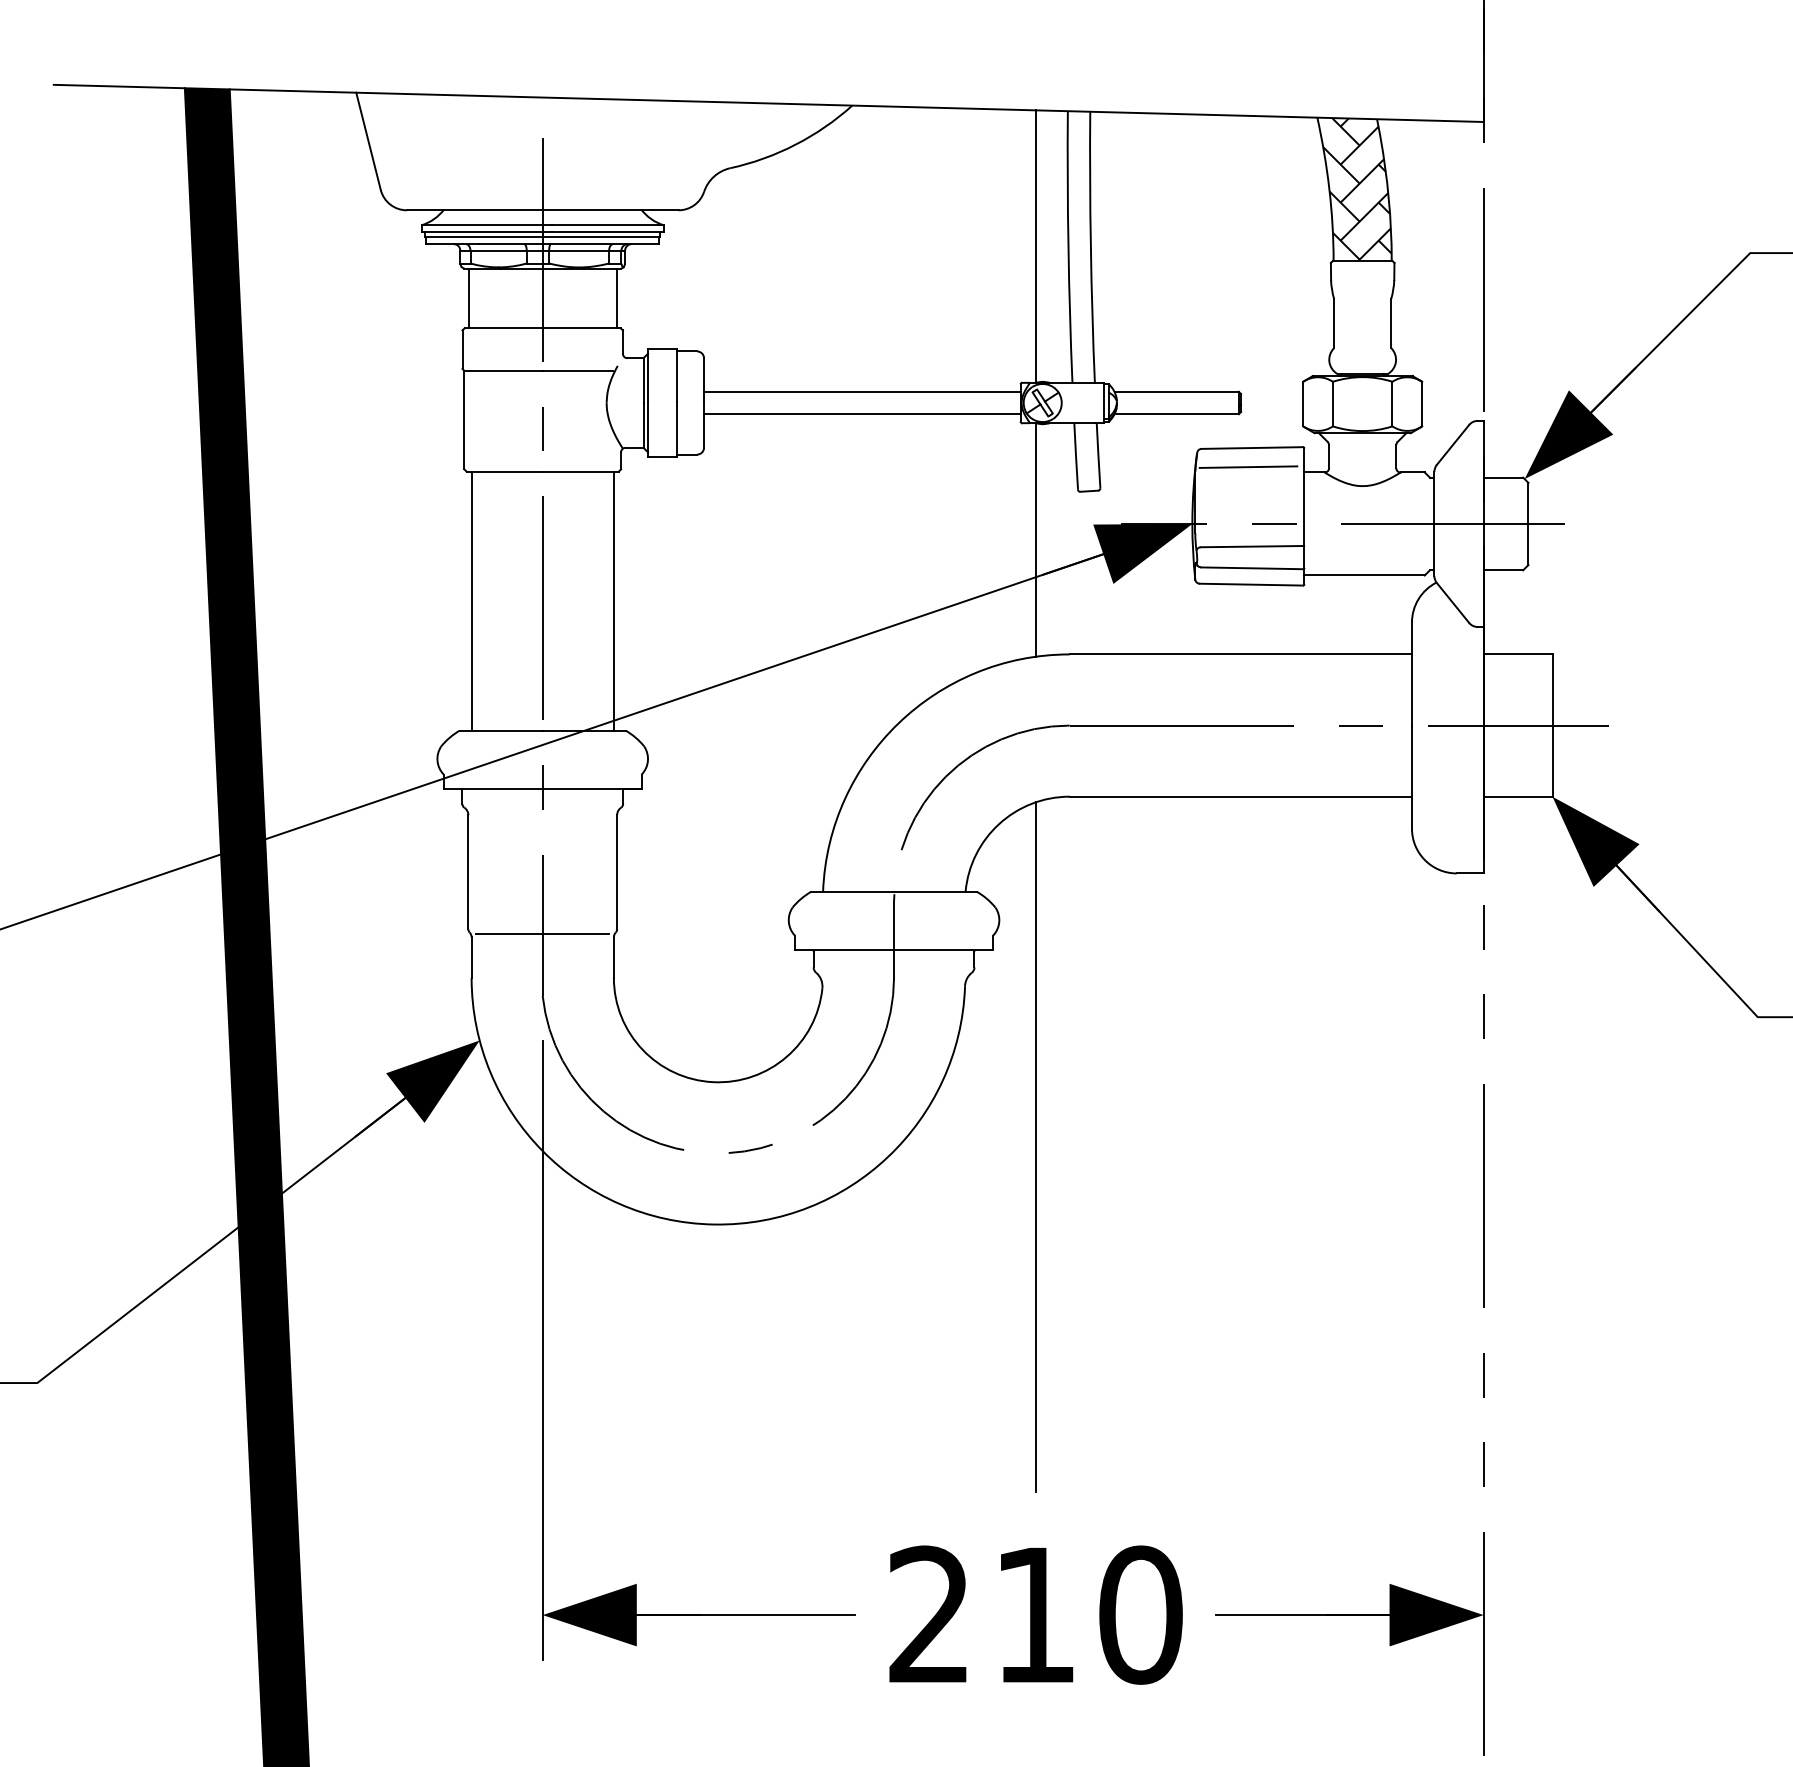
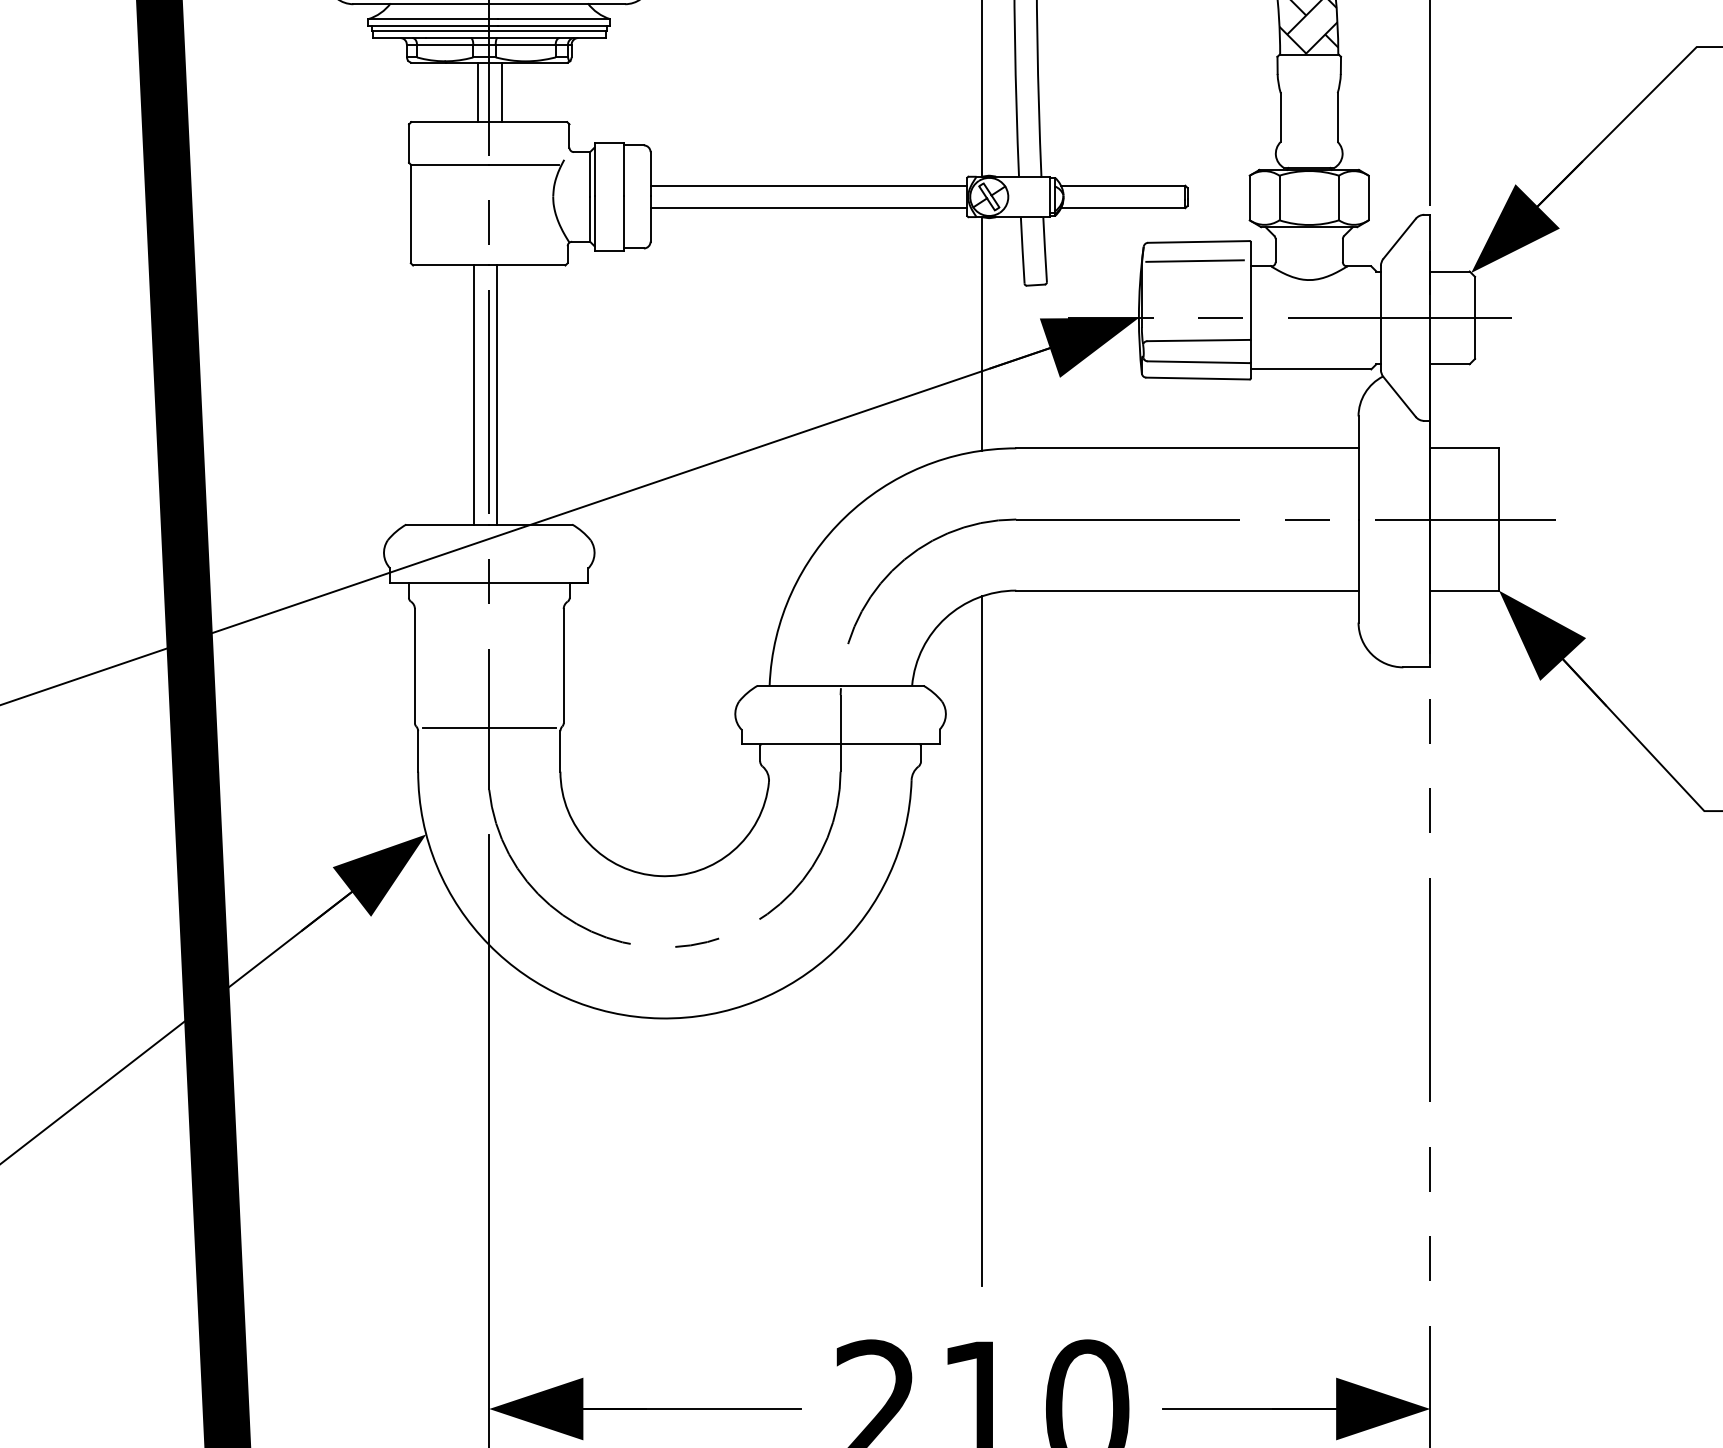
line: (468, 298) -> (478, 92), moved
line: (616, 298) -> (502, 92), moved
line: (471, 600) -> (474, 394), moved
line: (613, 600) -> (497, 394), moved

